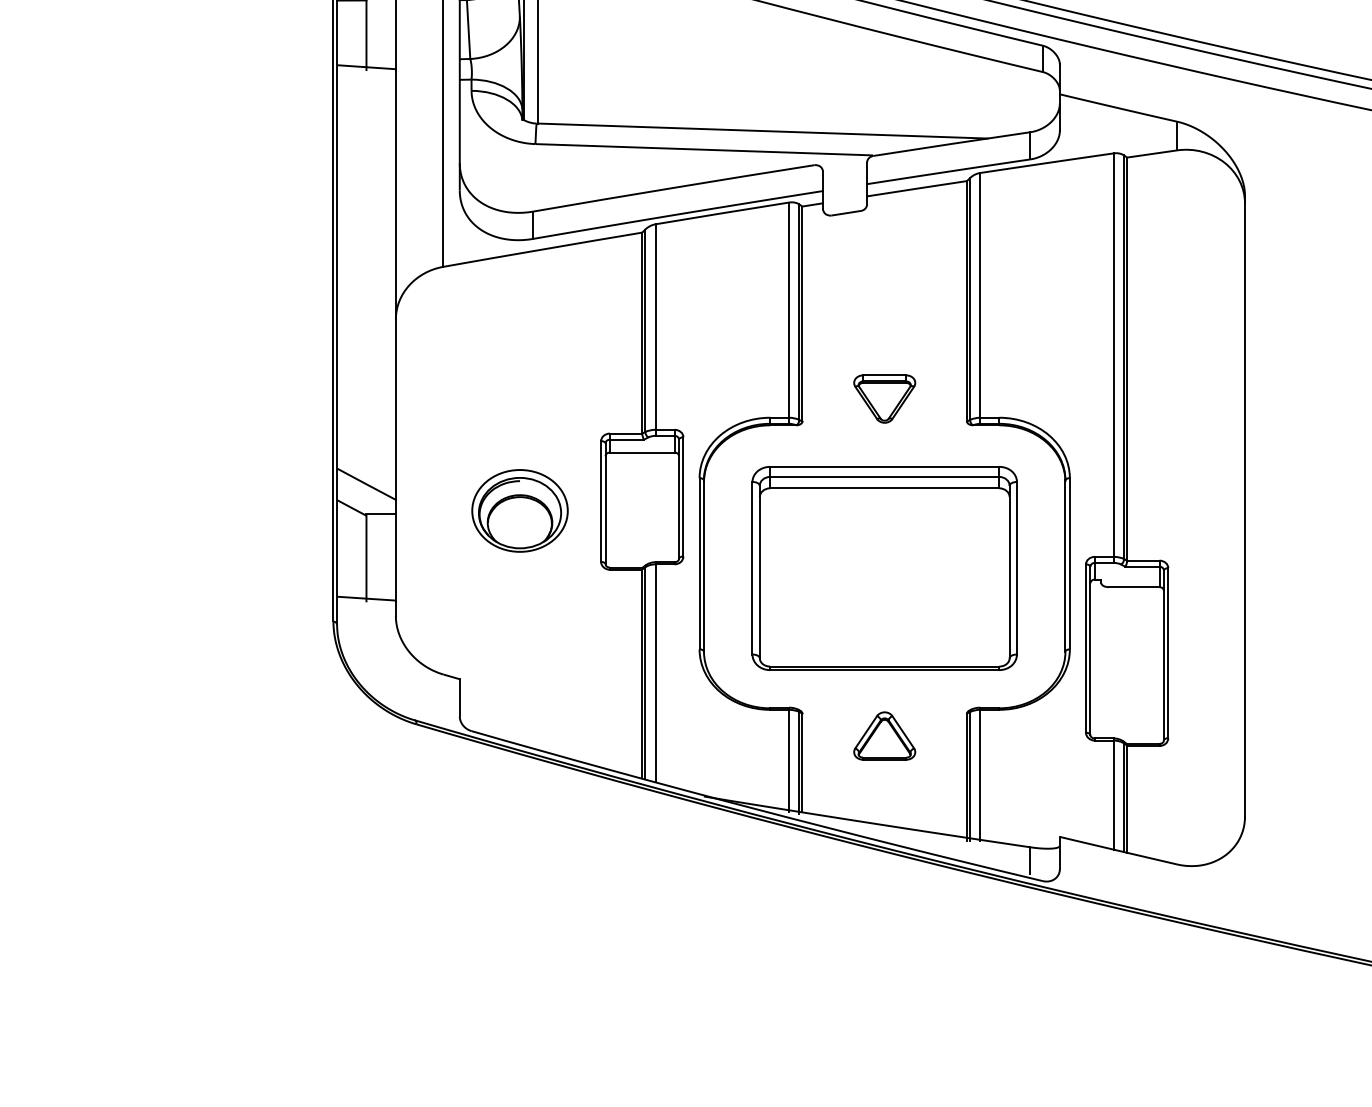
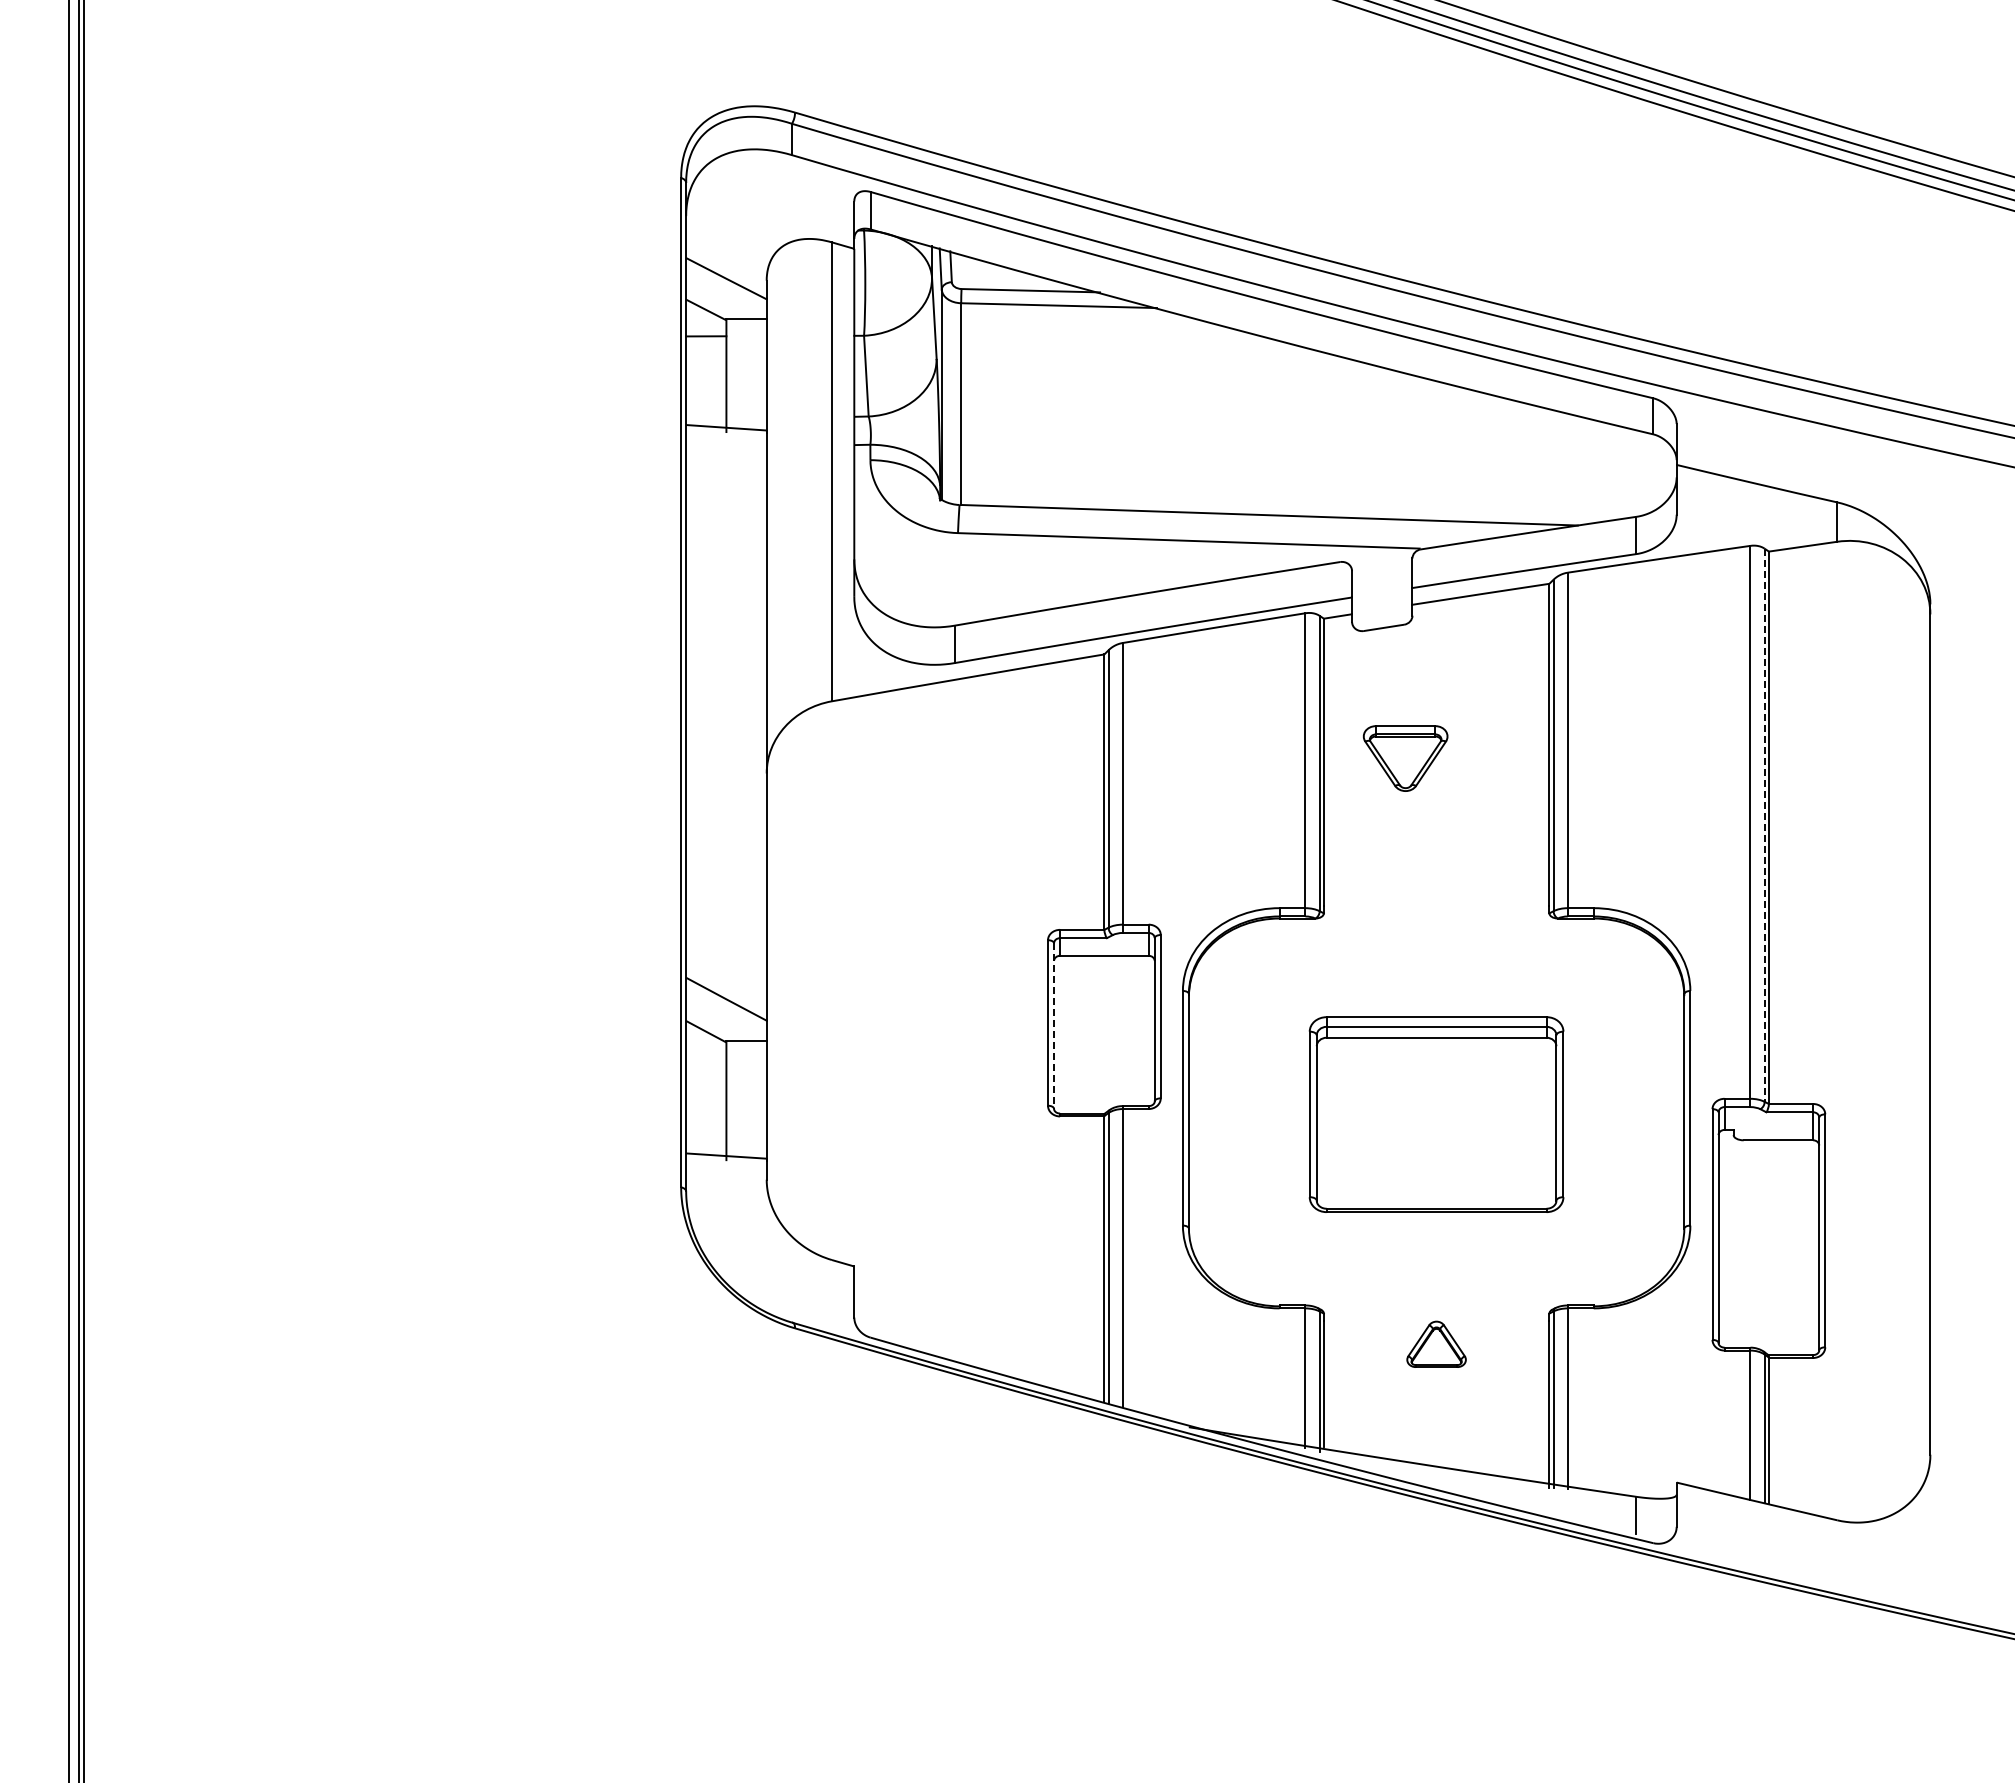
line: (1123, 357) -> (1764, 825), solid -> dashed
part: (884, 399) -> (1405, 758), moved
line: (605, 504) -> (1054, 1026), solid -> dashed
part: (519, 510) -> (936, 1035), removed
part: (884, 568) -> (1436, 1114), size x0.7
part: (884, 736) -> (1436, 1344), size x0.7

